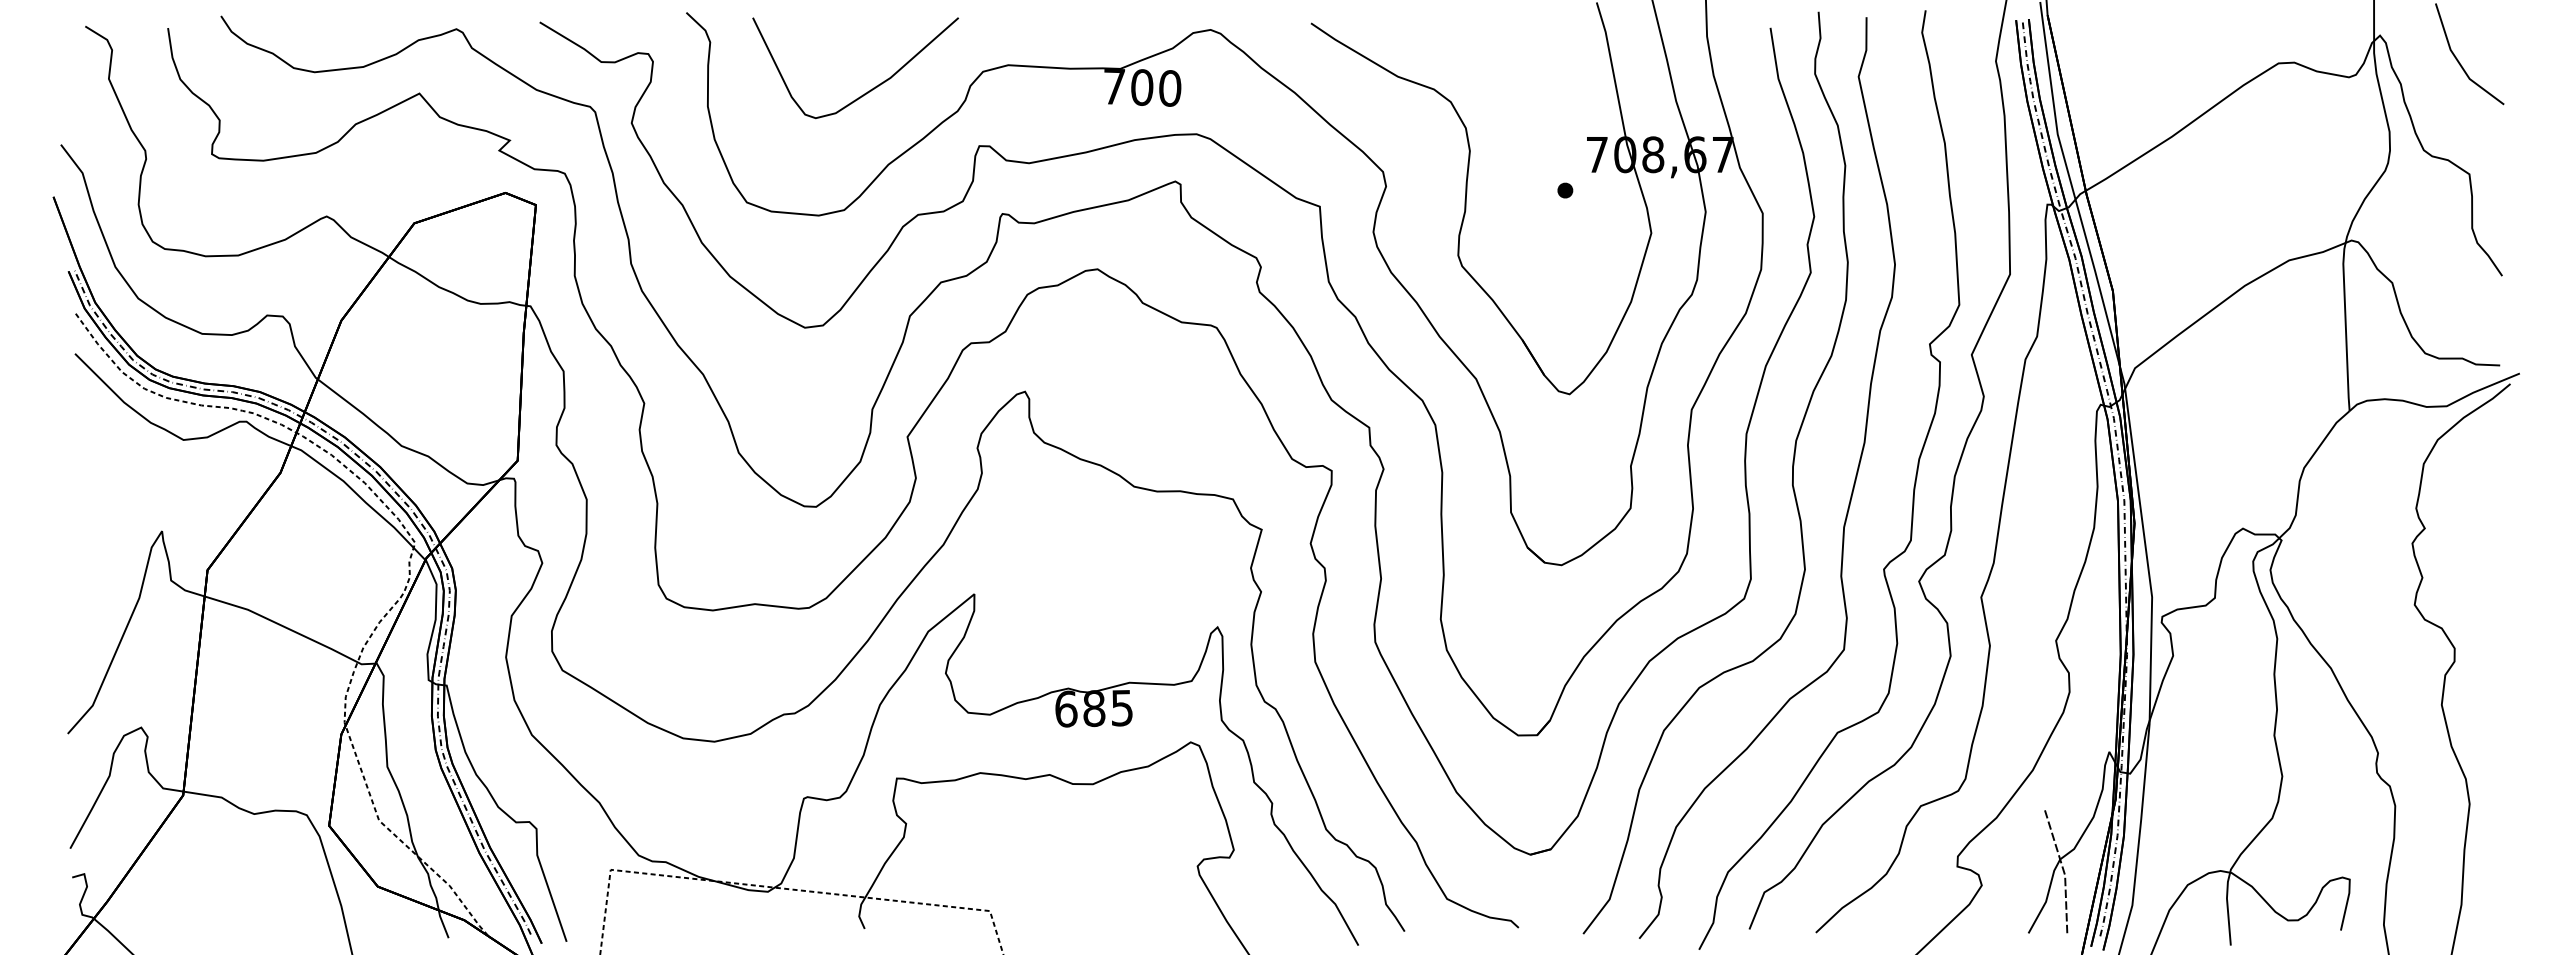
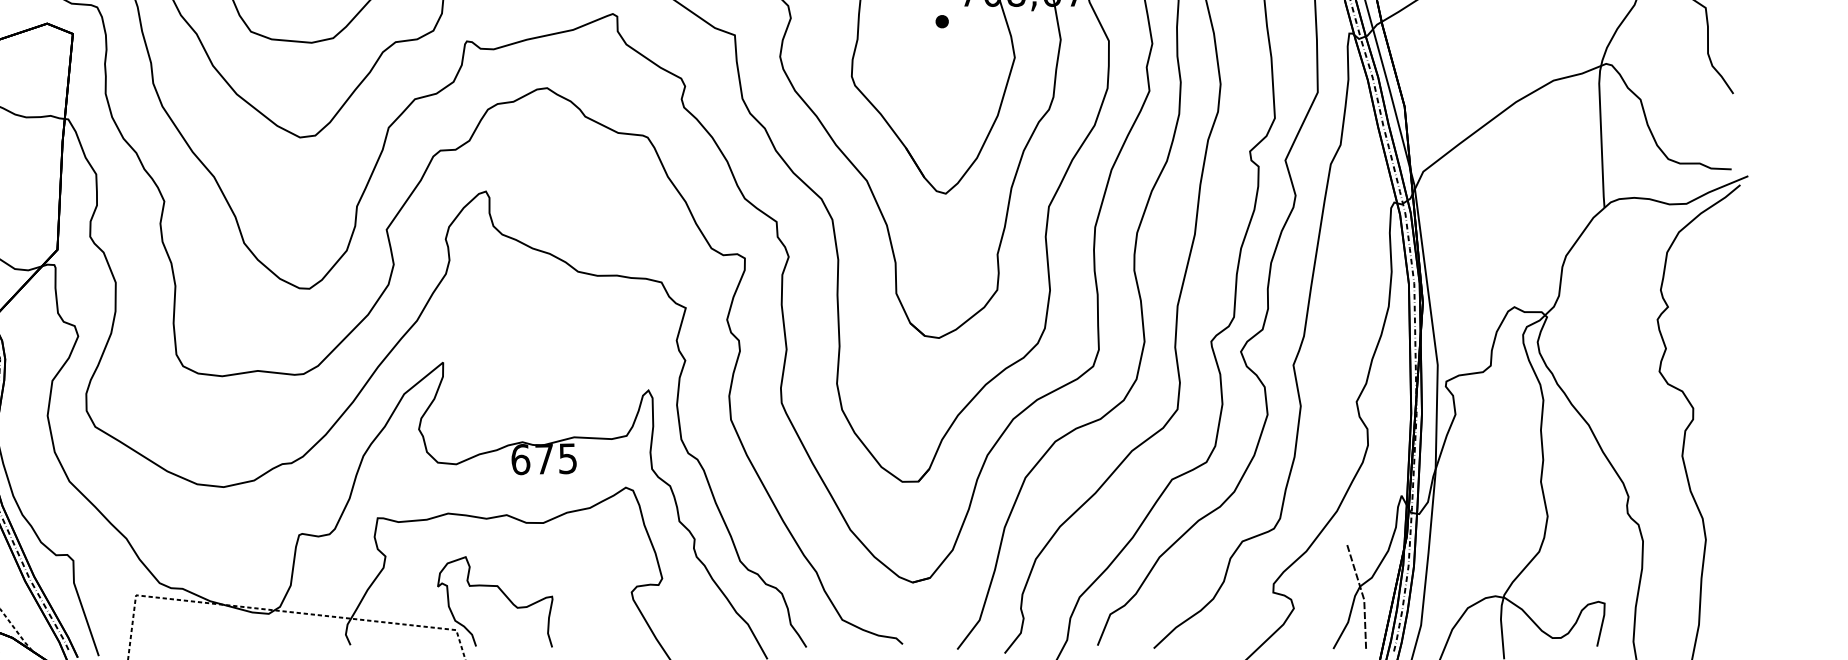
text: (1094, 708) -> (544, 459), 685 -> 675
curve: (1044, 867) -> (502, 593), added

